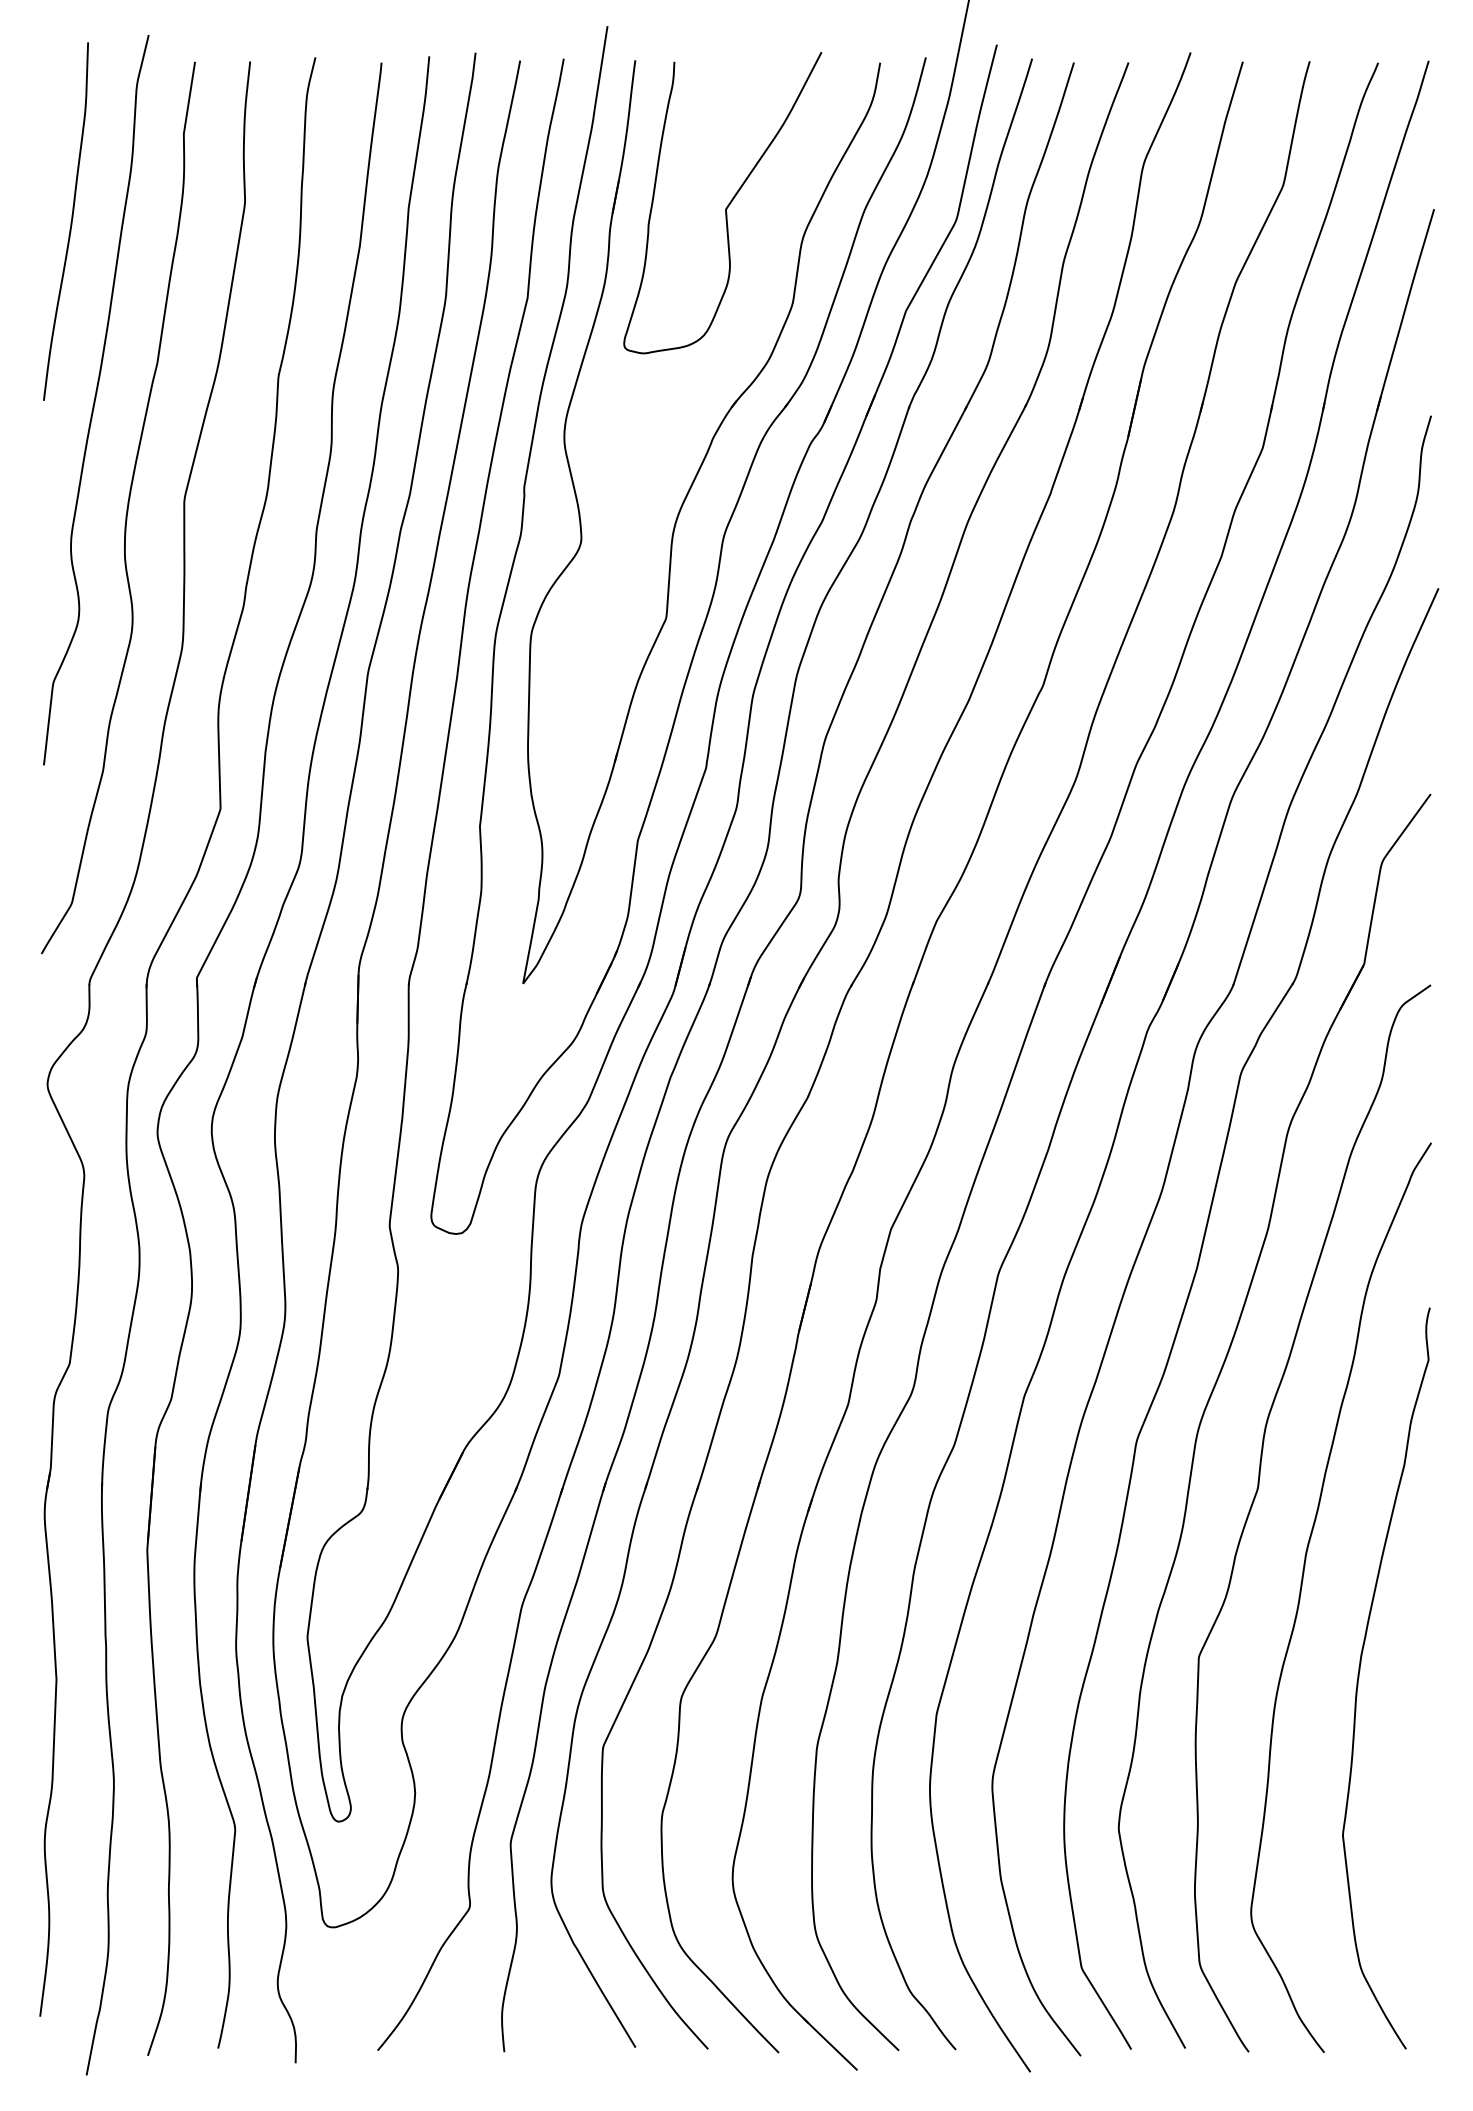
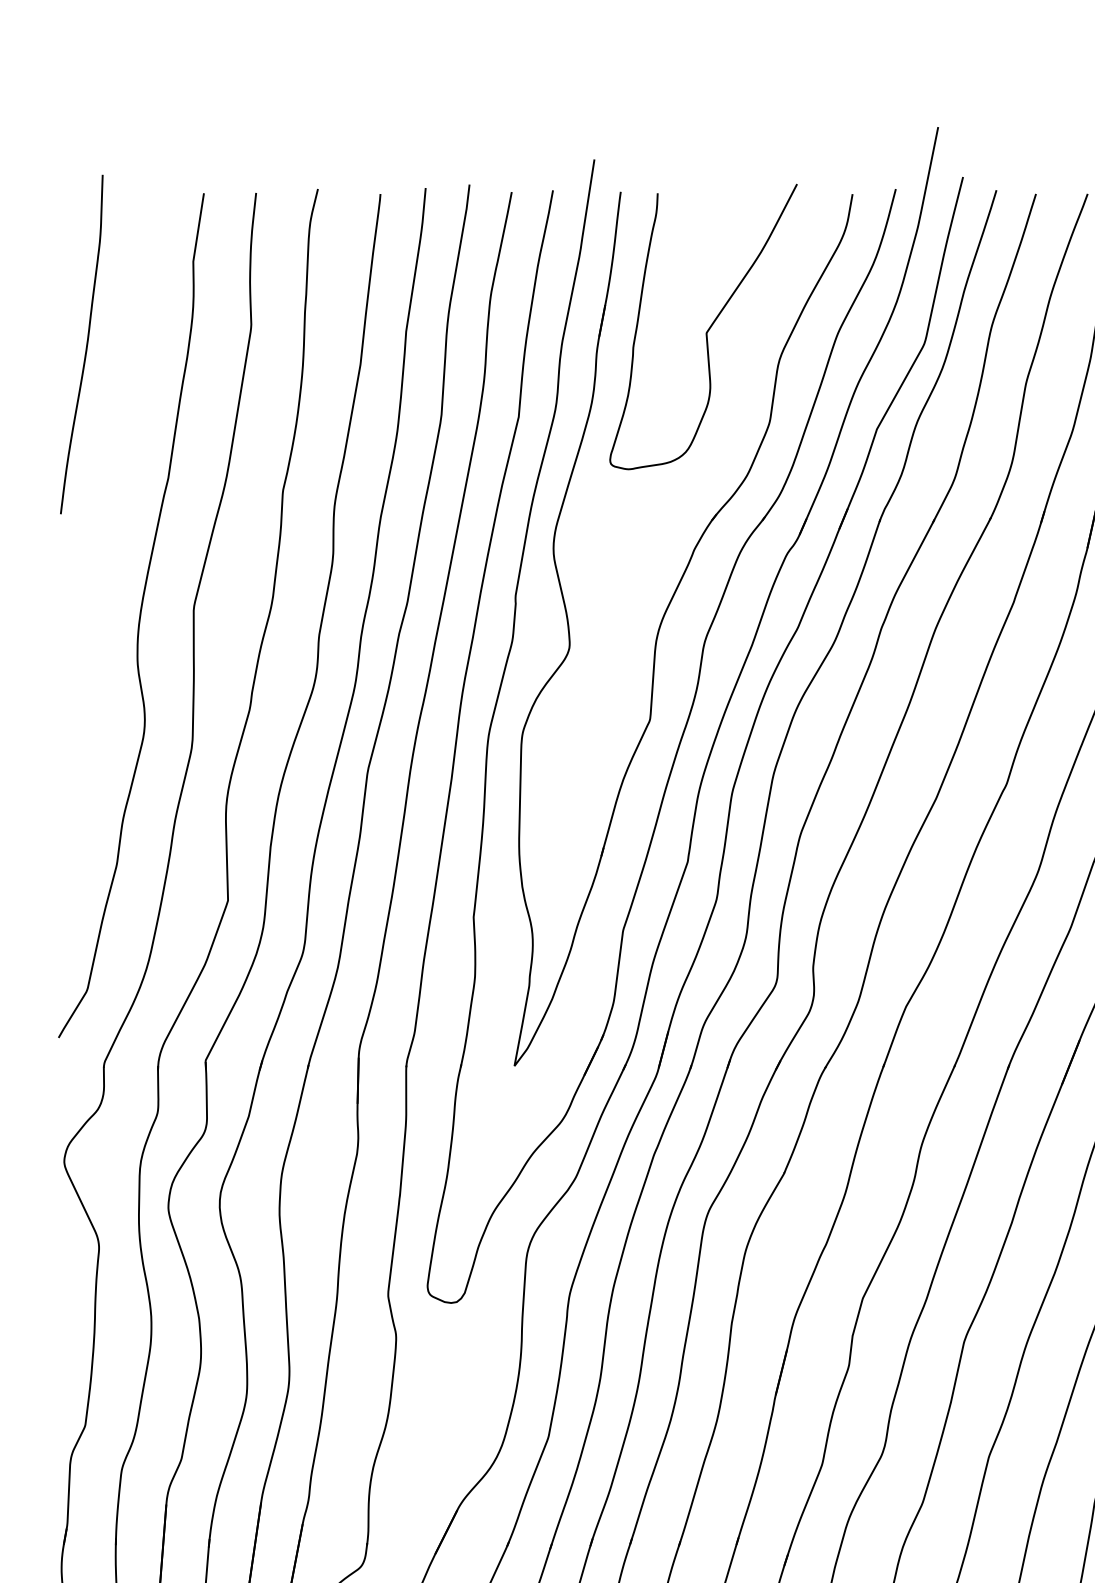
curve: (95, 400) -> (109, 513), removed

